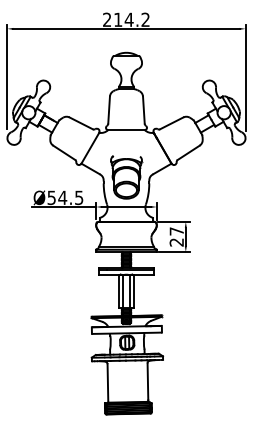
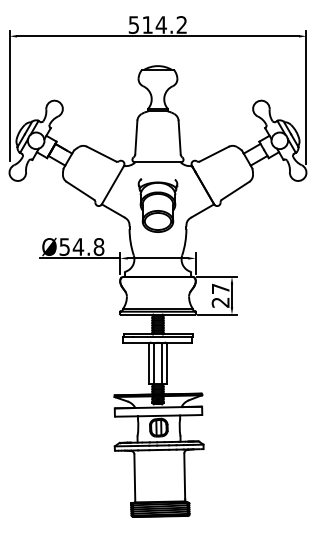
text: (106, 19) -> (133, 24), 214.2 -> 514.2
part: (126, 177) -> (157, 205), moved
text: (78, 197) -> (98, 246), Ø54.5 -> Ø54.8

